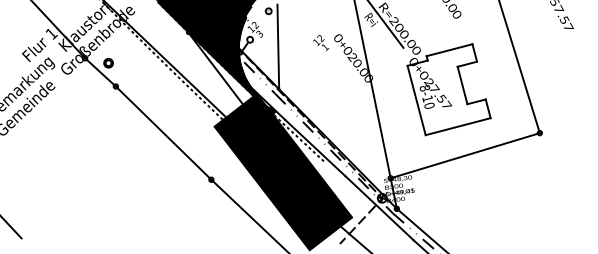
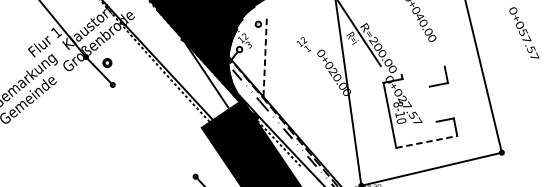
text: (321, 42) -> (304, 44), moved
line: (278, 47) -> (265, 58), solid -> dashed
line: (449, 50) -> (423, 71), removed
line: (462, 85) -> (433, 104), removed
line: (458, 126) -> (427, 141), solid -> dashed
line: (163, 132) -> (154, 130), removed

